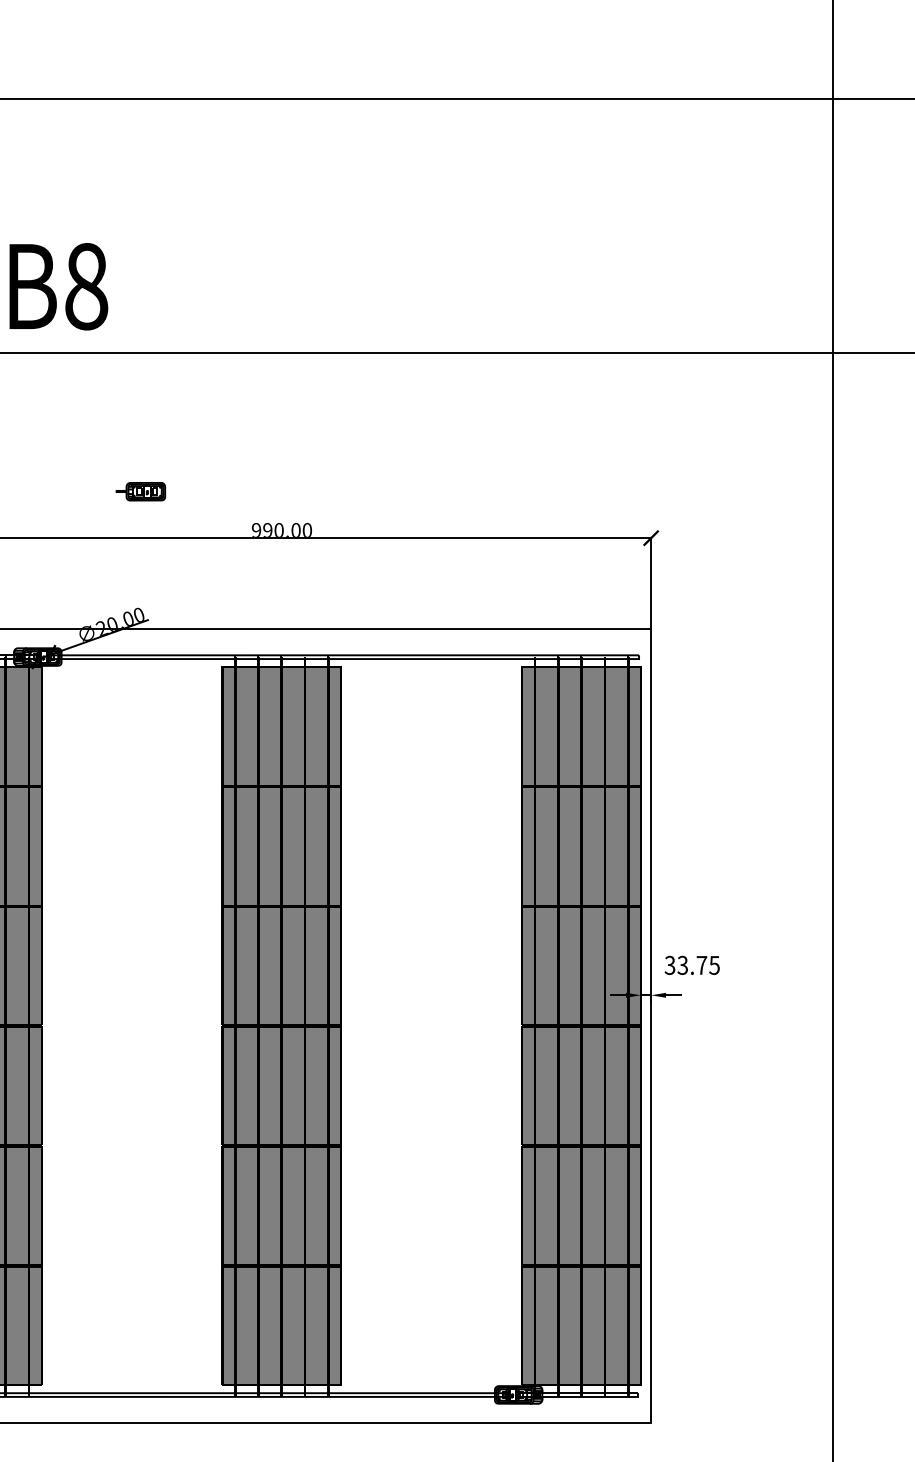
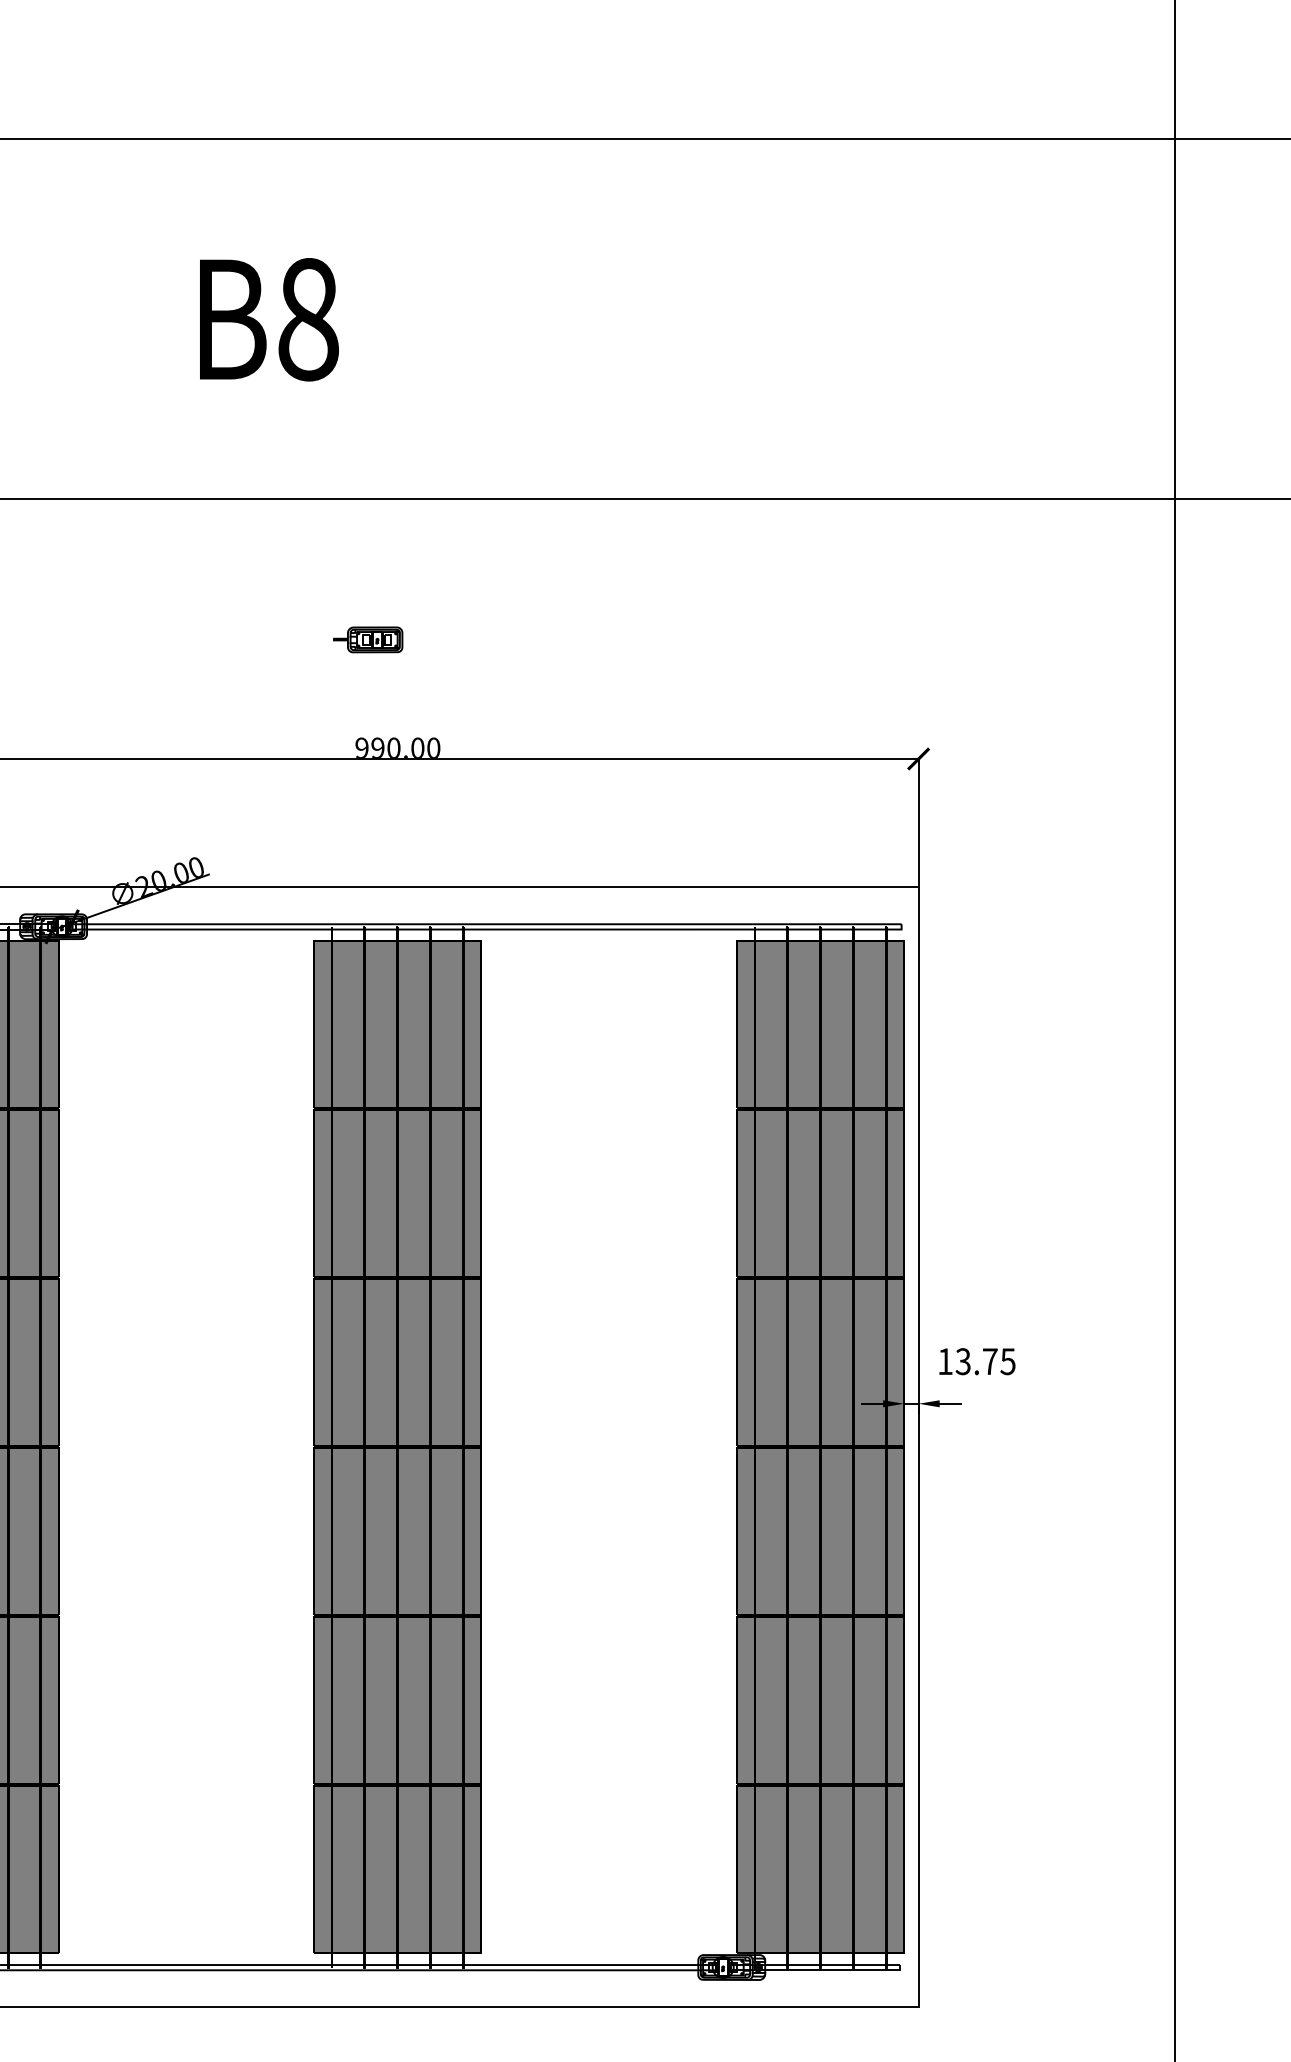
text: (58, 286) -> (268, 319), moved
part: (140, 491) -> (367, 639), moved
text: (669, 964) -> (944, 1360), 33.75 -> 13.75

